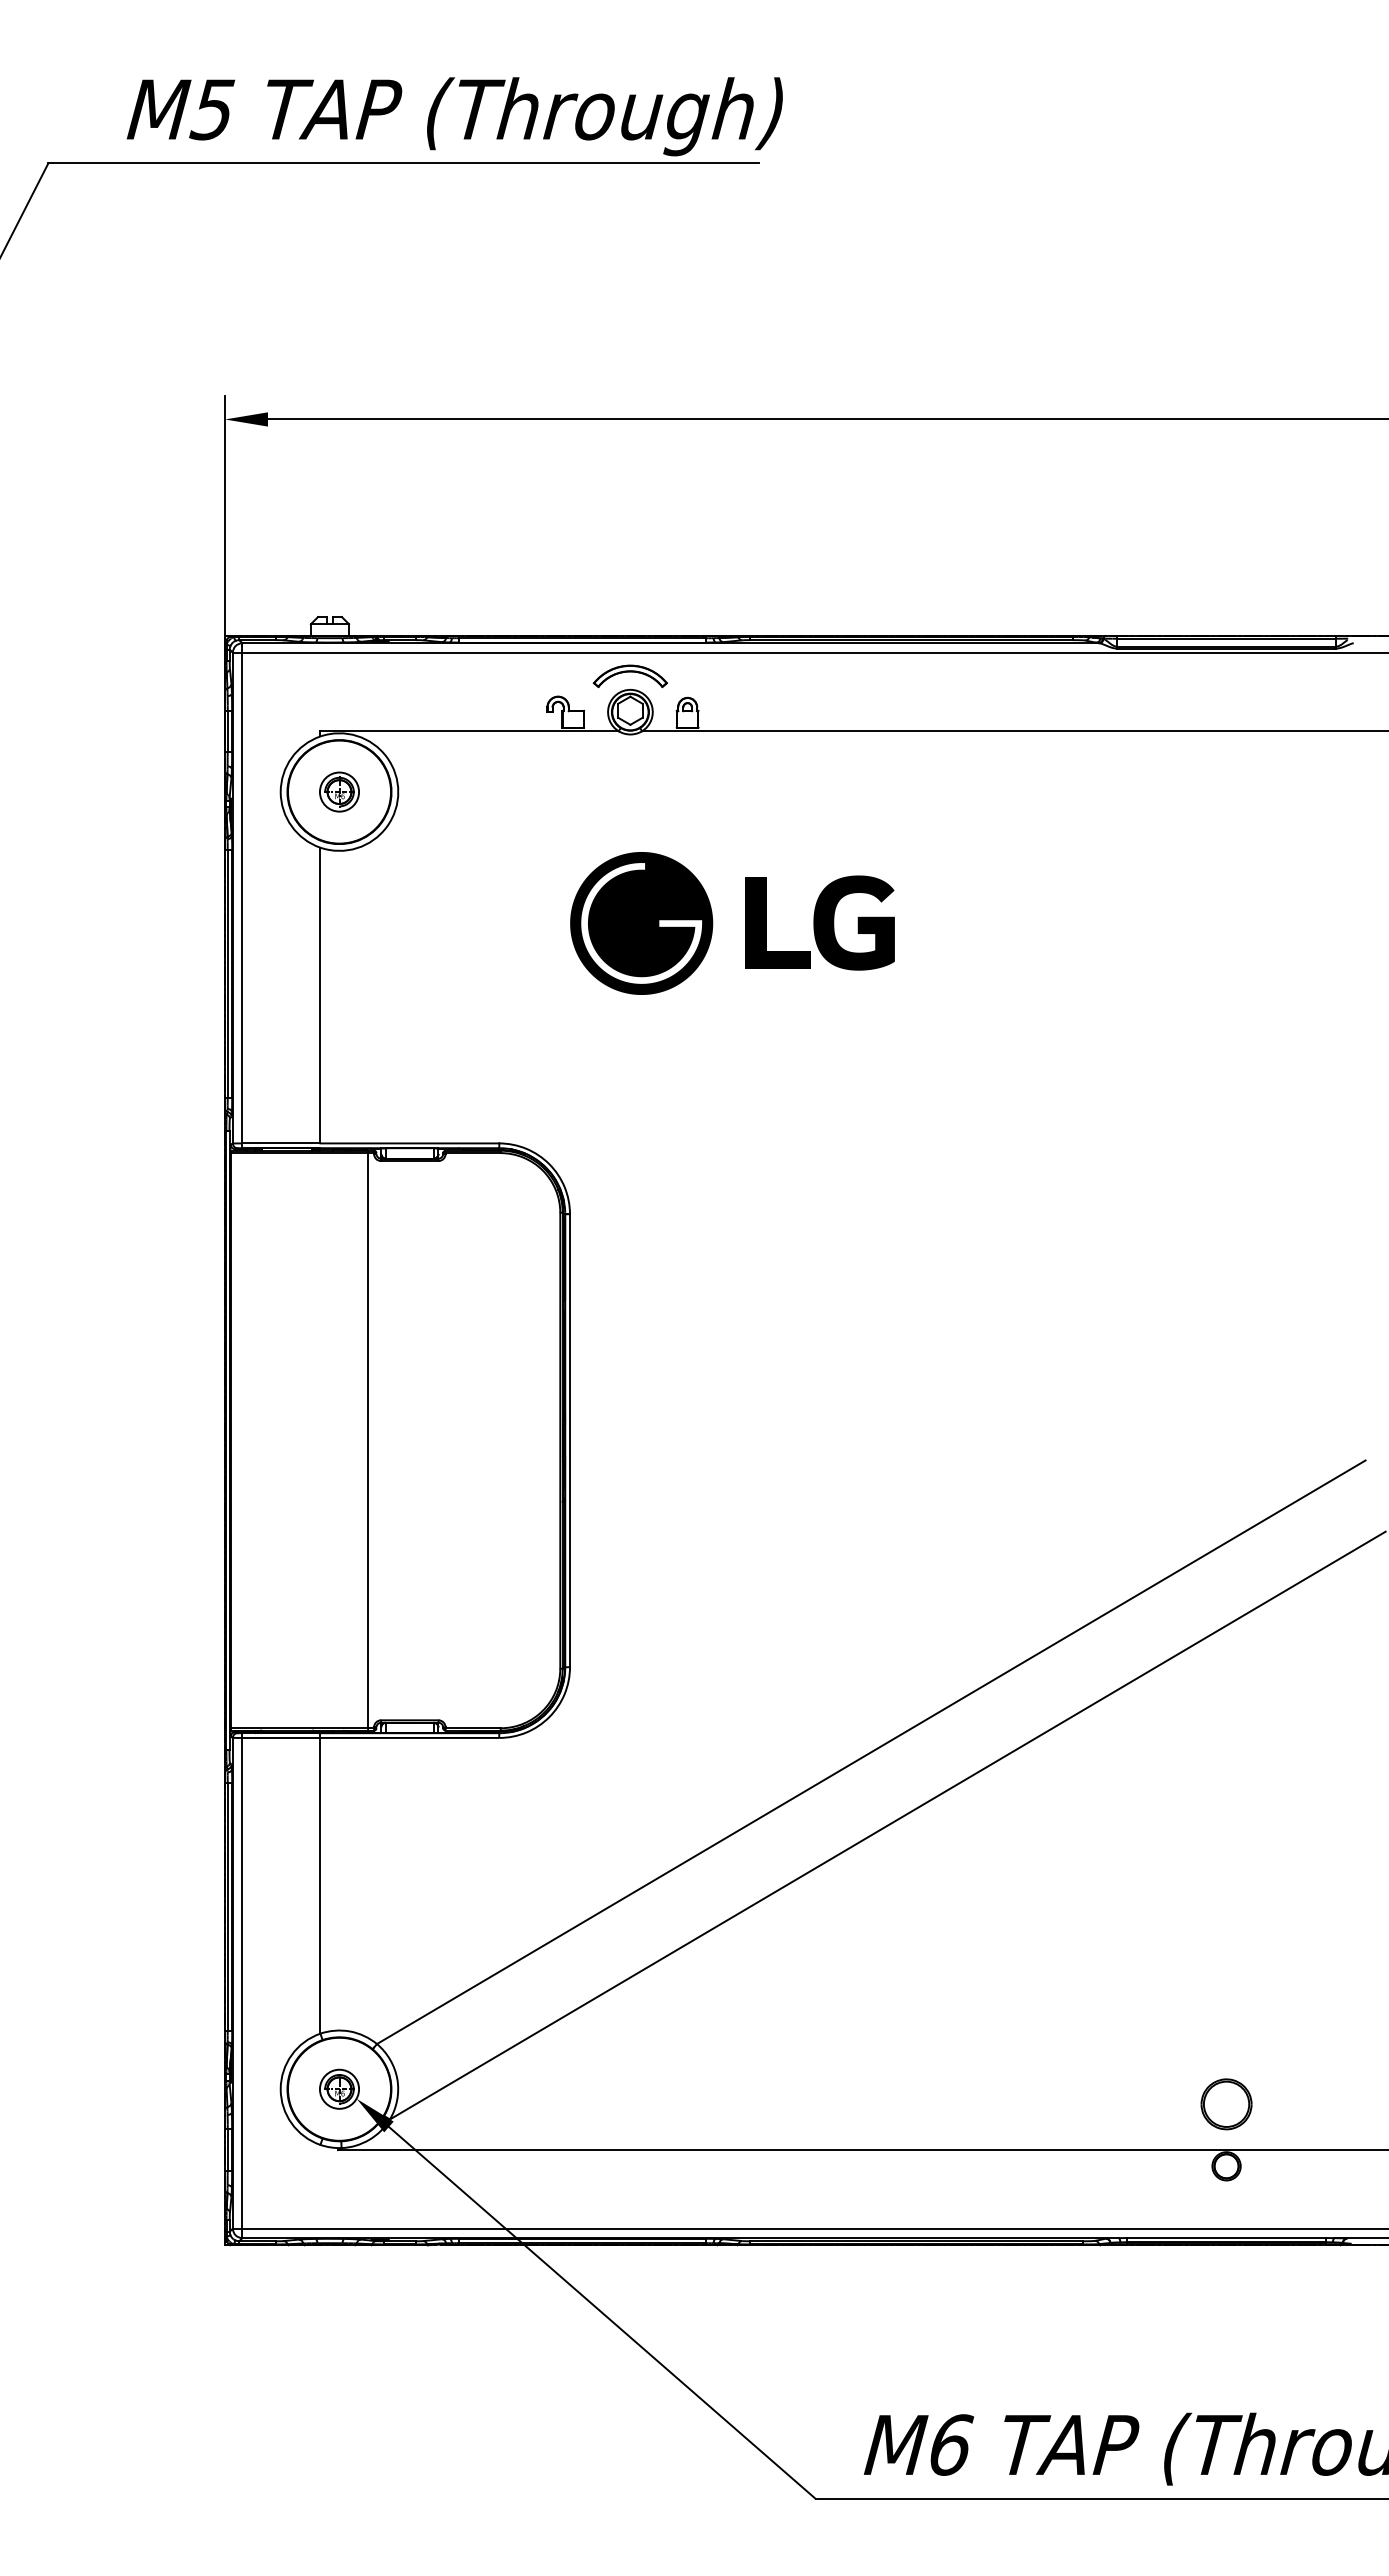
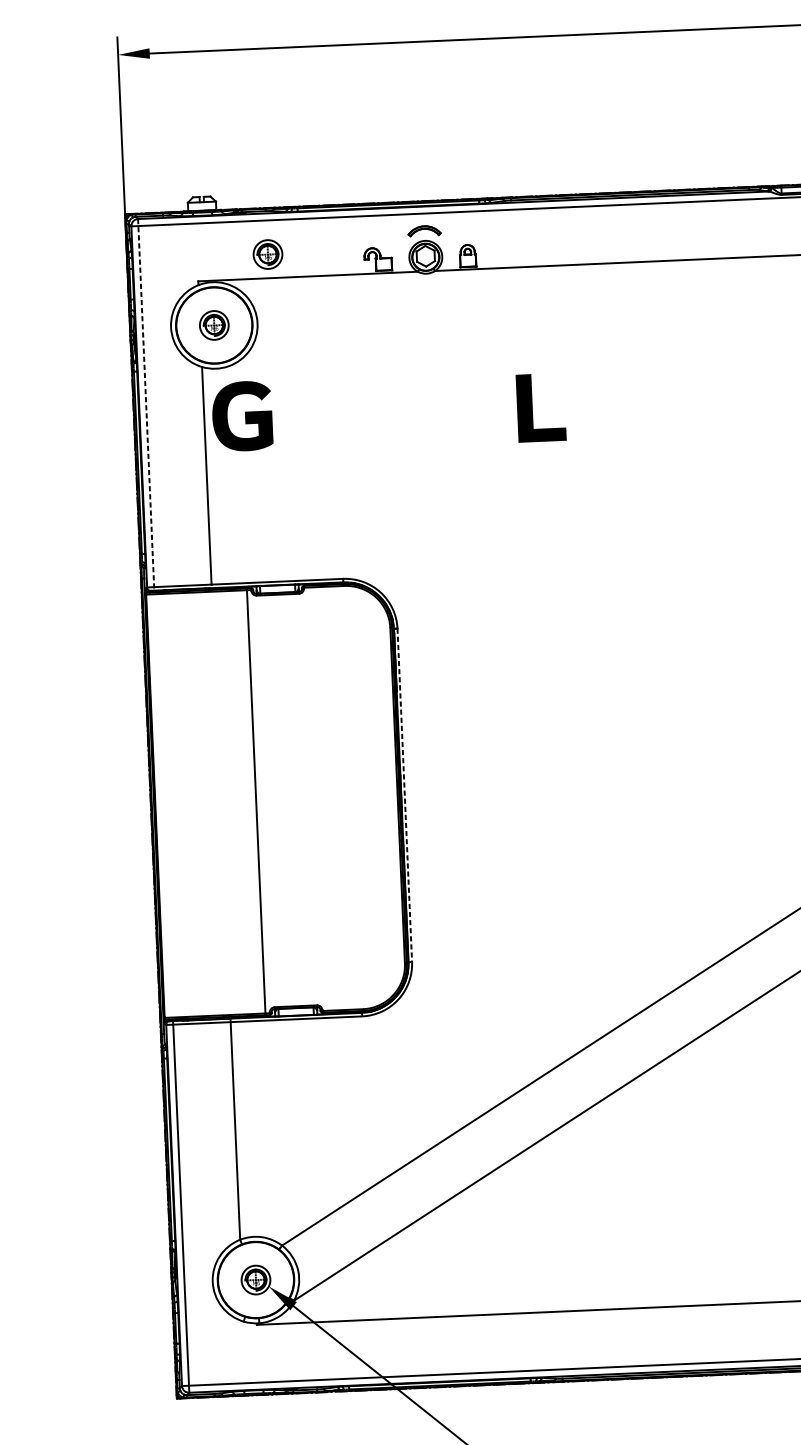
part: (629, 676) -> (424, 231), size x0.6
part: (416, 698) -> (267, 254), added
line: (242, 896) -> (146, 405), solid -> dashed
part: (853, 922) -> (241, 415), moved
part: (641, 923) -> (440, 412), removed
line: (570, 1440) -> (405, 795), solid -> dashed

